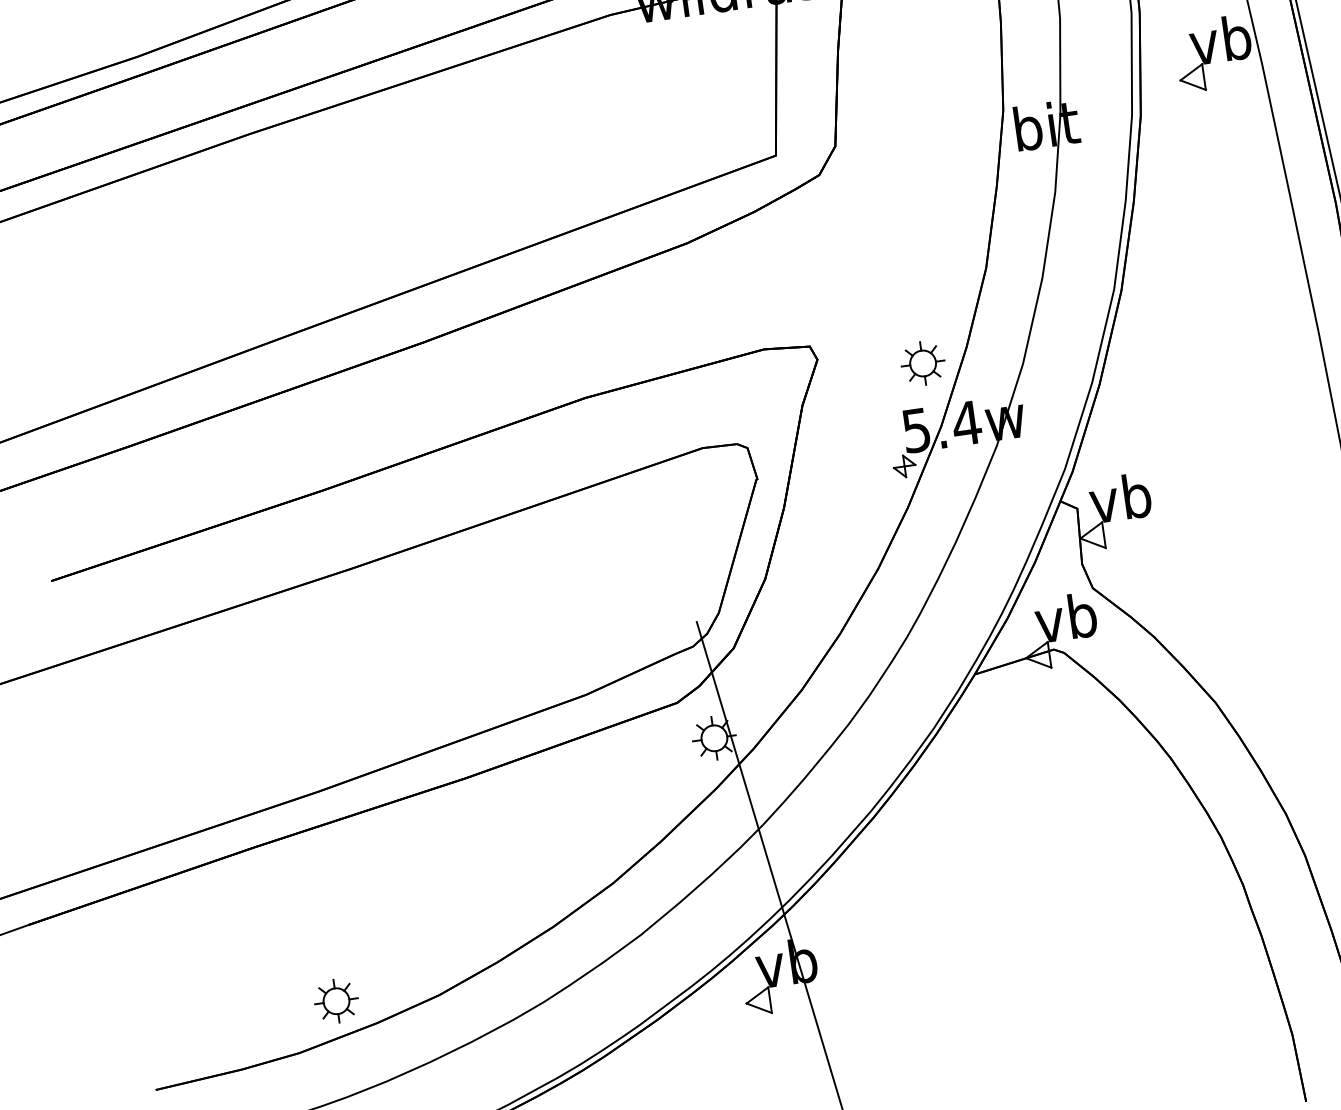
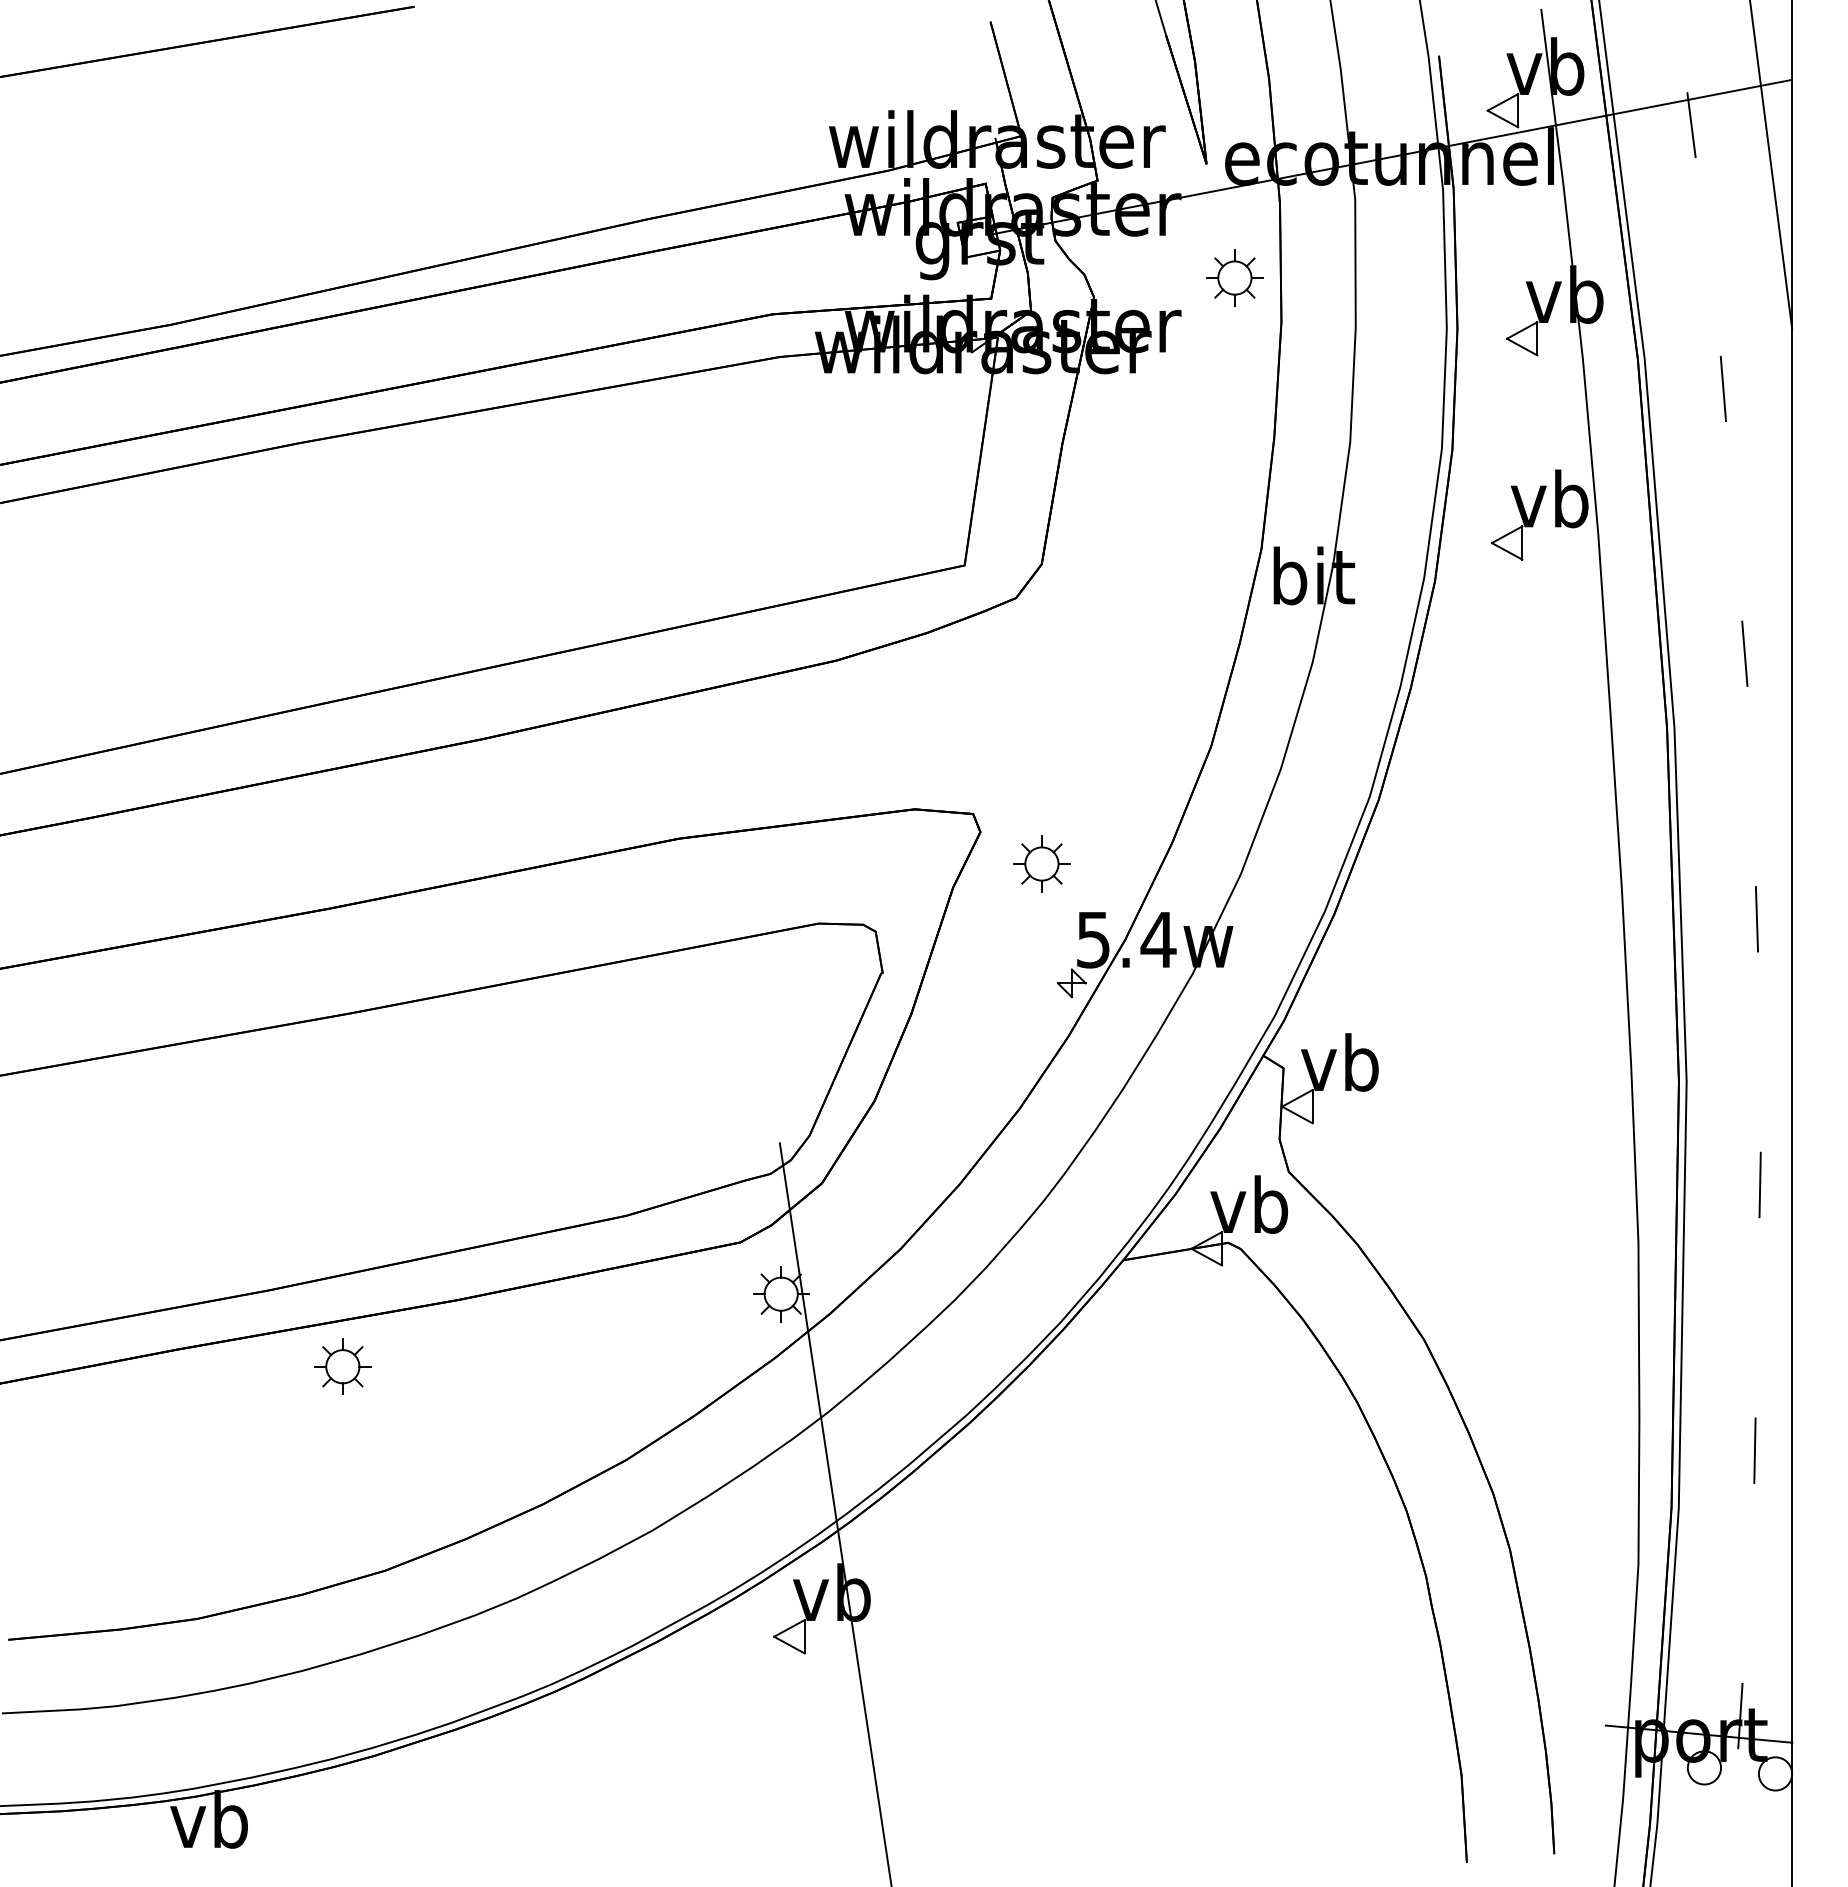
part: (922, 363) -> (1041, 863), moved
part: (336, 1001) -> (342, 1366), moved

